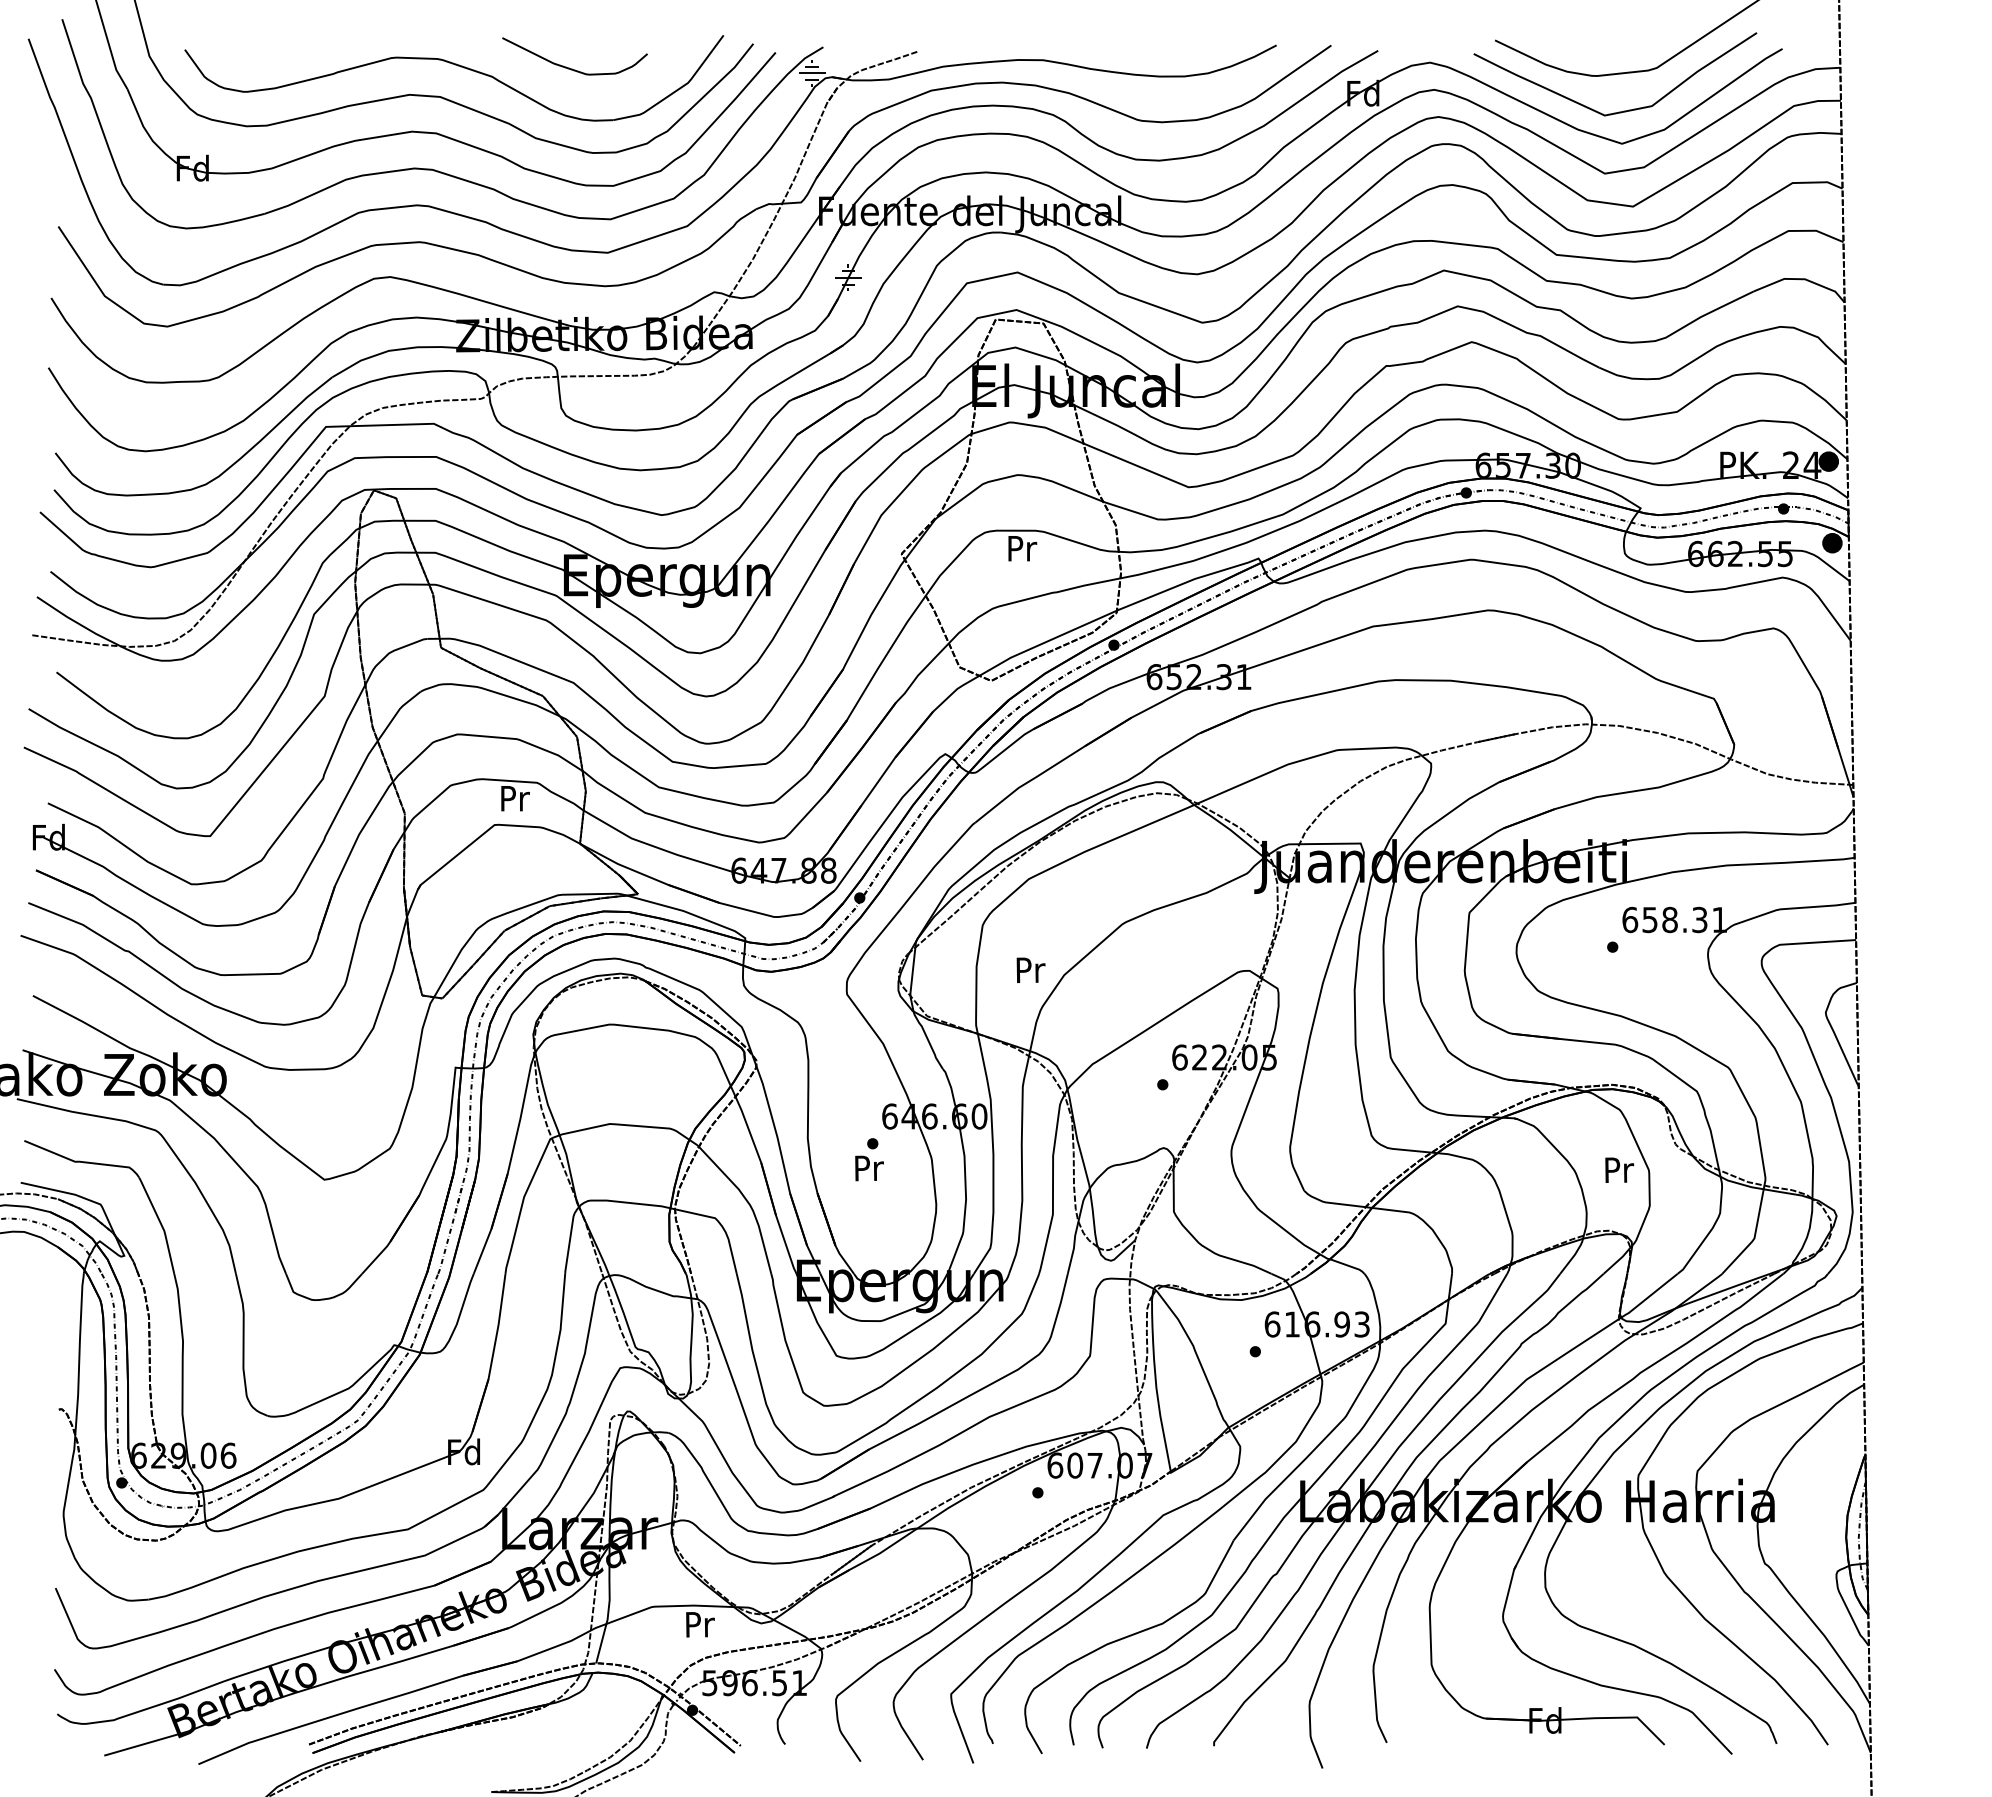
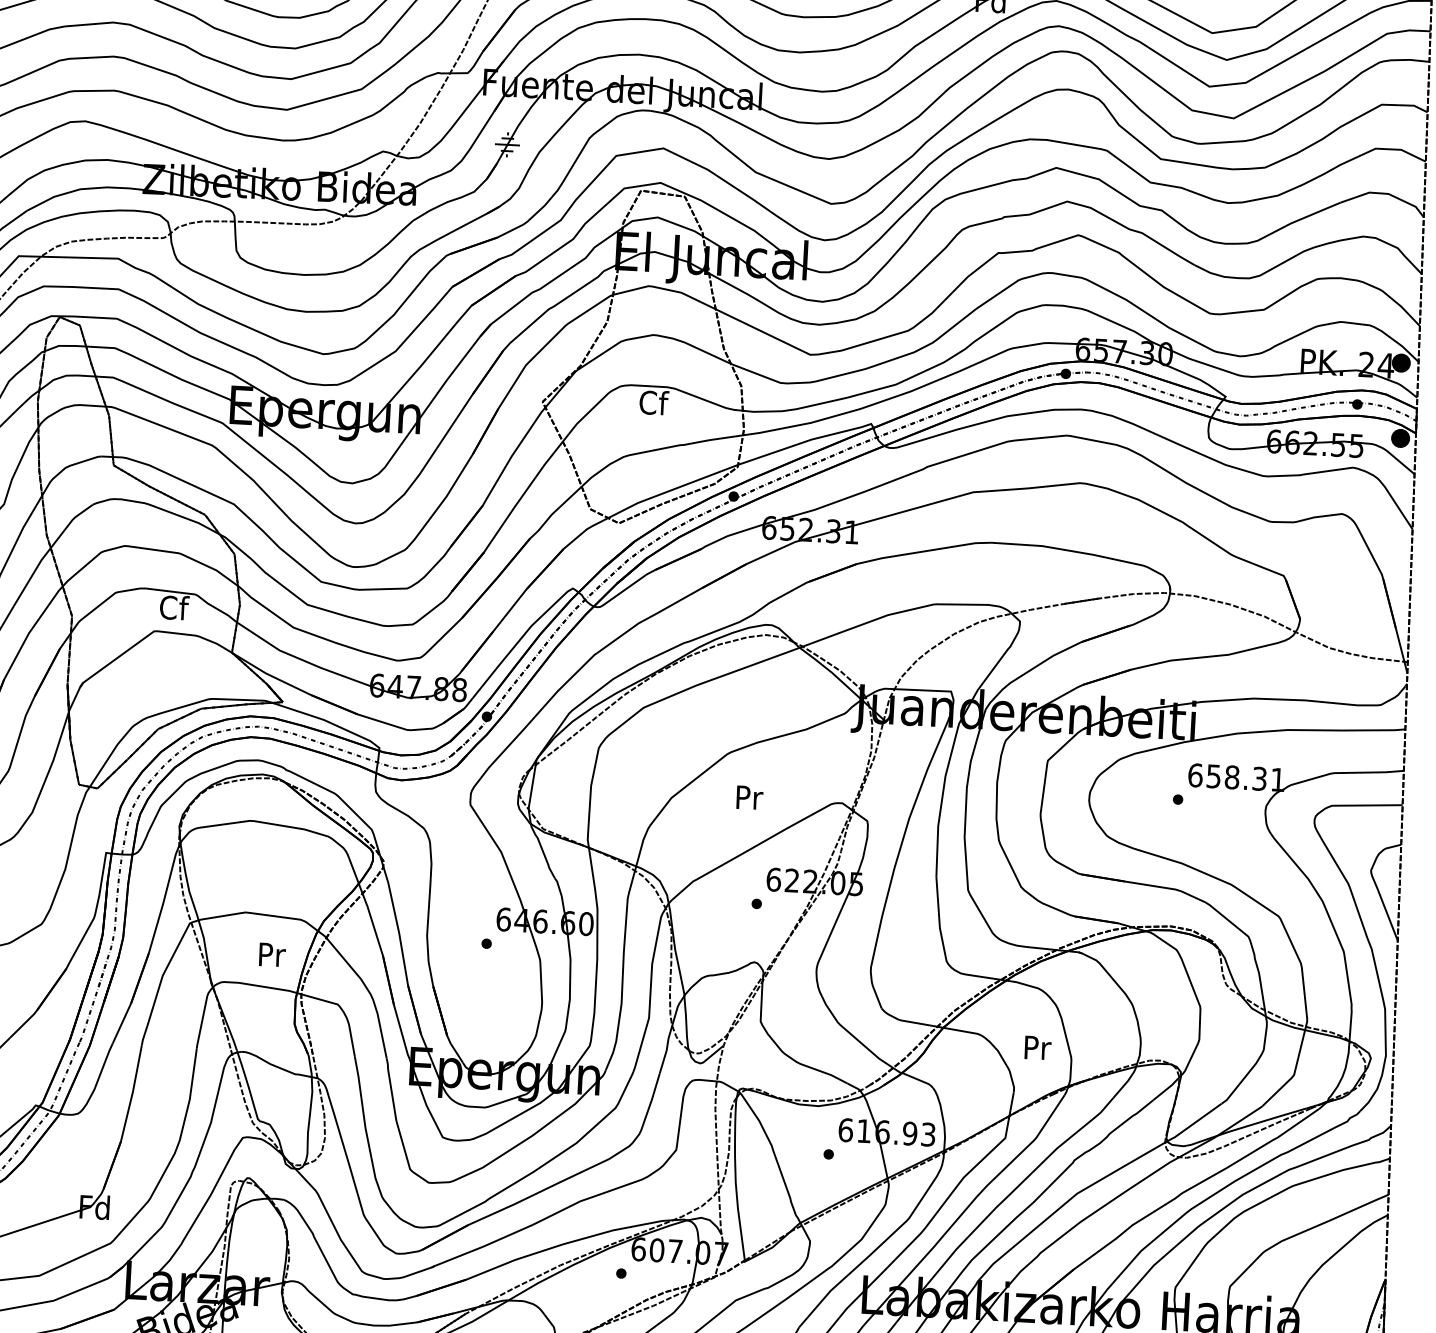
text: (1022, 547) -> (654, 401), Pr -> Cf
text: (515, 797) -> (174, 606), Pr -> Cf
text: (1030, 969) -> (749, 797), moved
text: (869, 1168) -> (272, 955), moved
text: (1619, 1169) -> (1037, 1047), moved

